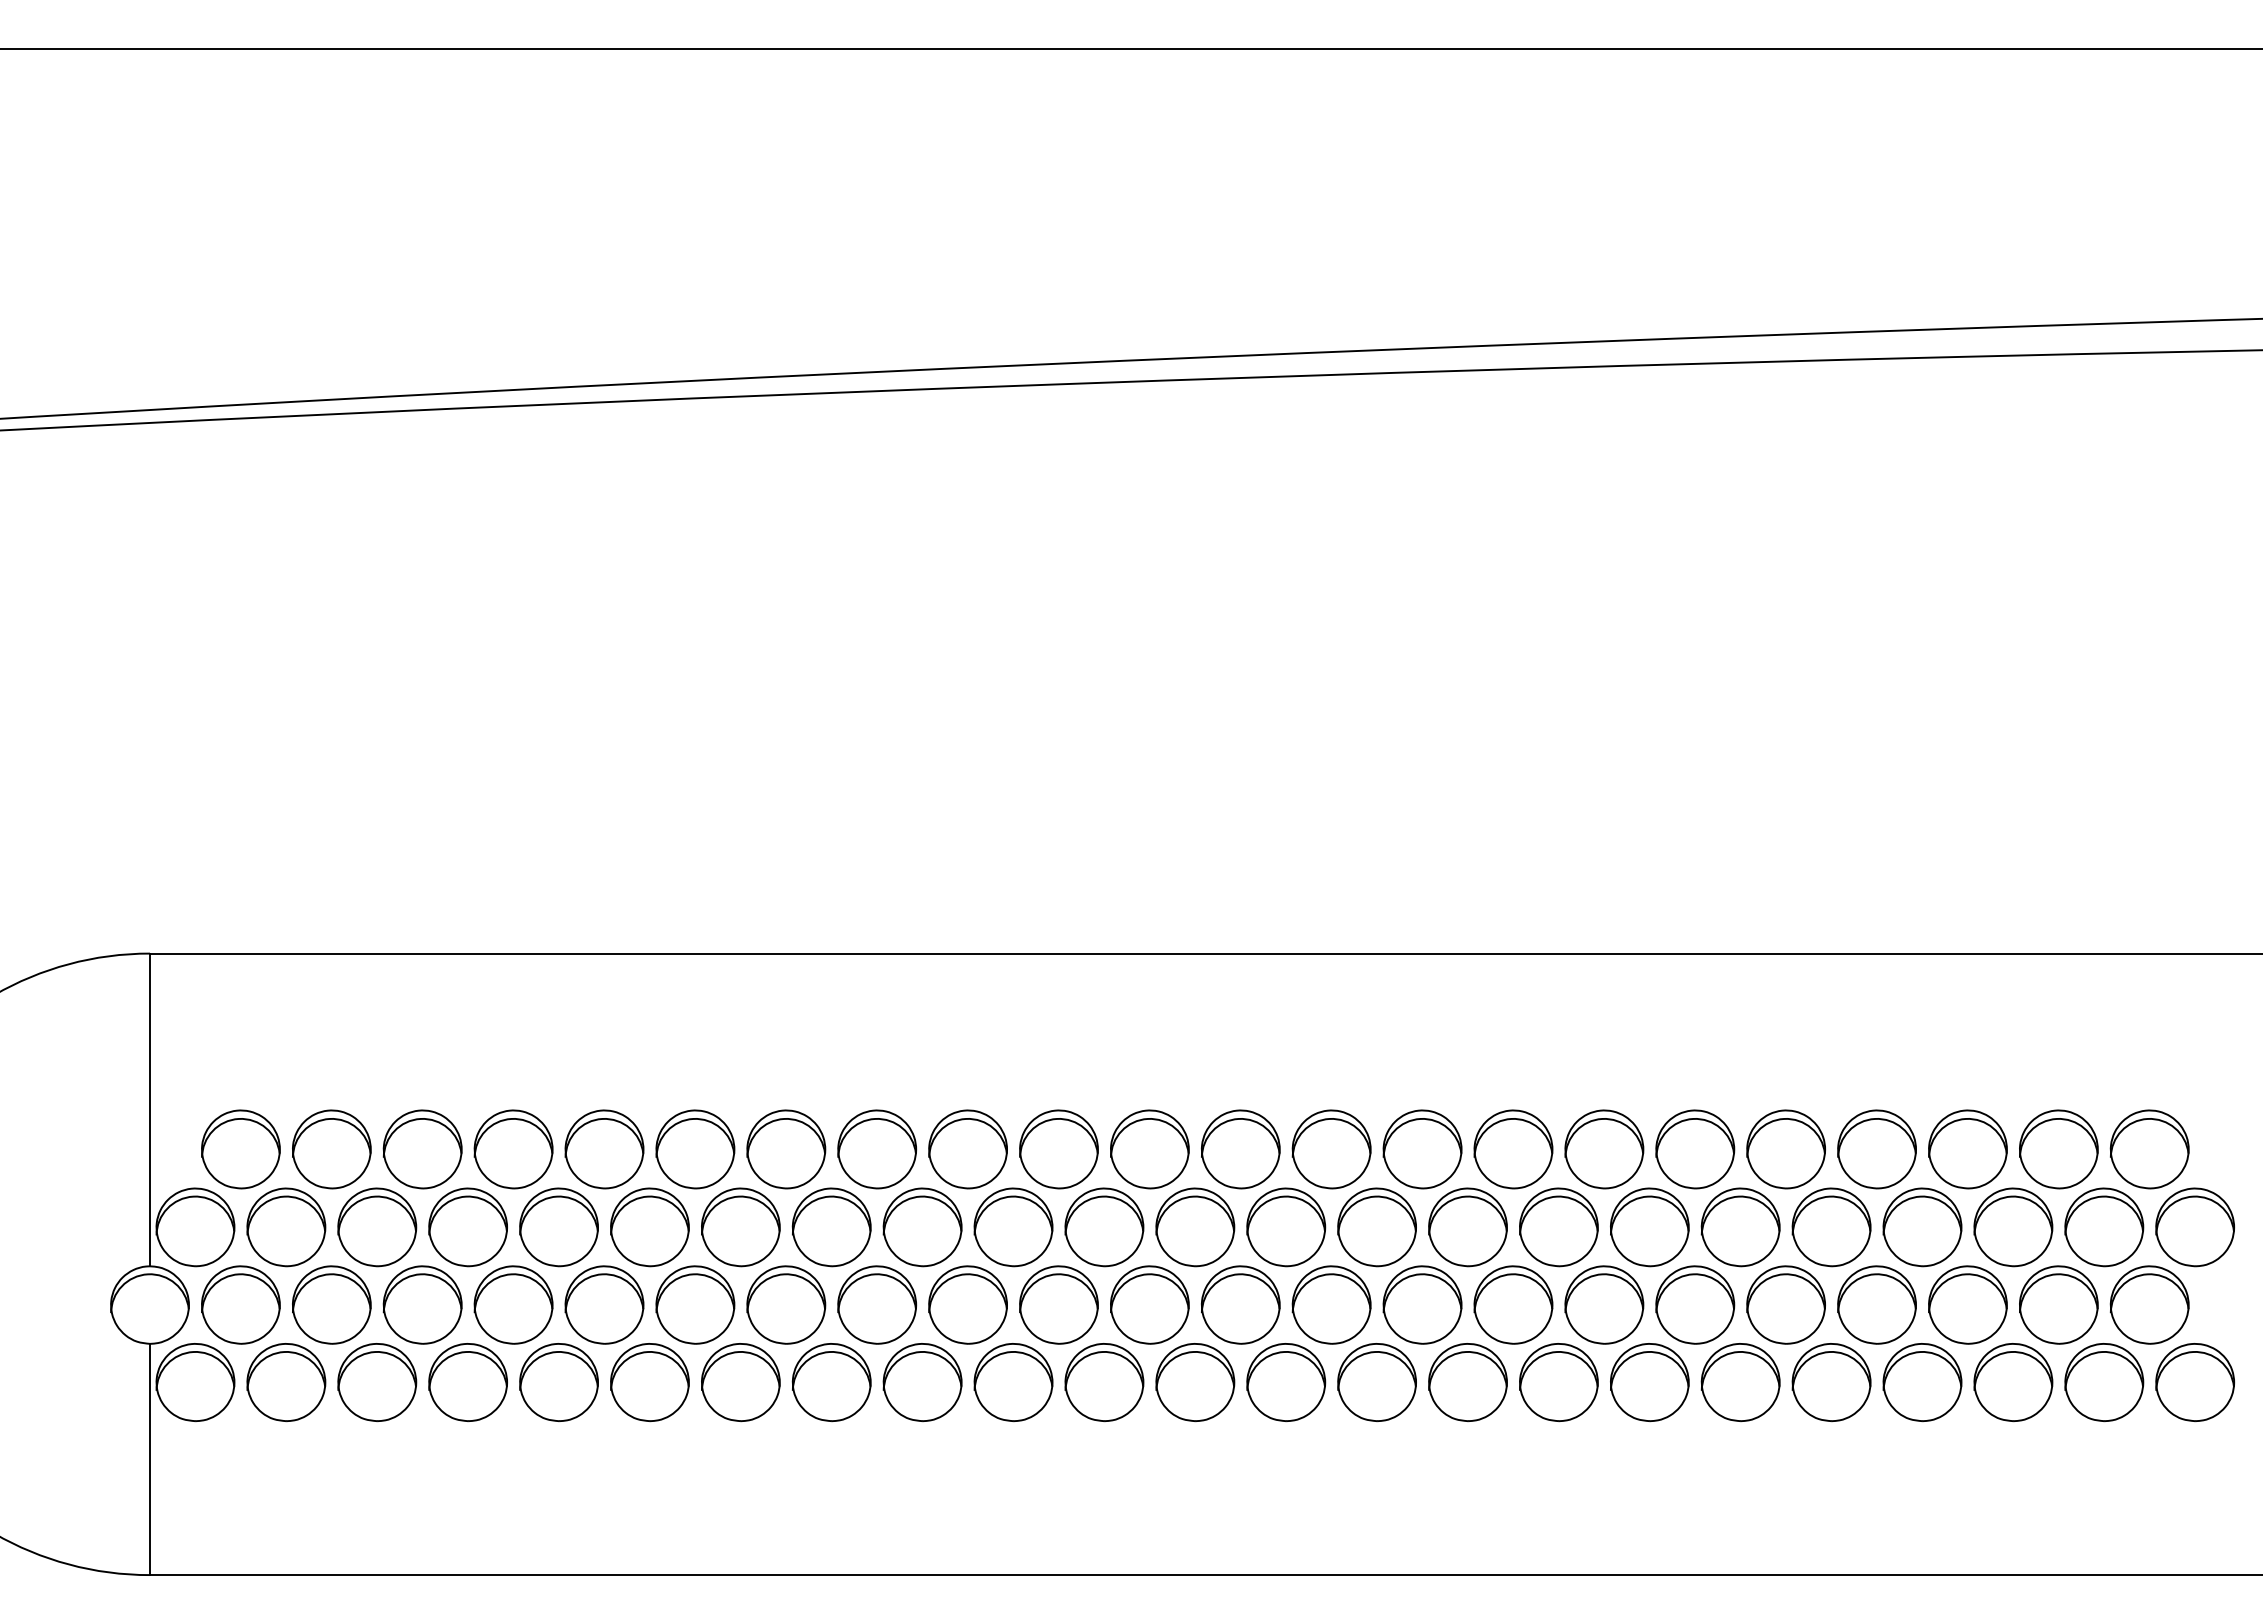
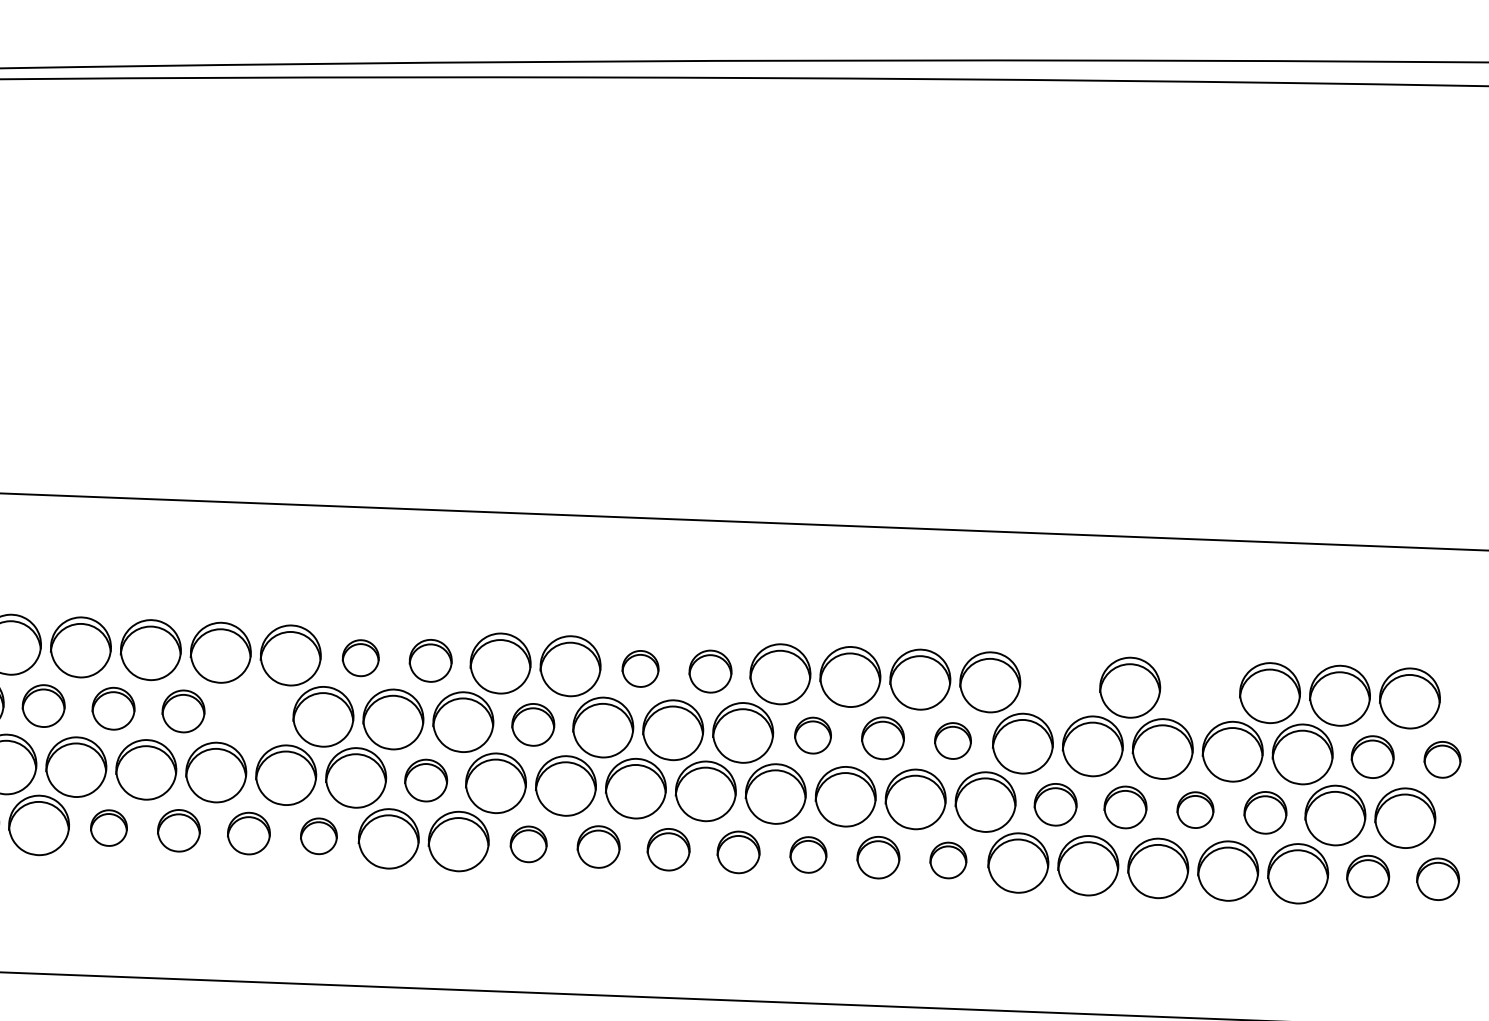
part: (786, 1149) -> (360, 658), size x0.6
part: (877, 1149) -> (430, 660), size x0.7
part: (1149, 1149) -> (640, 668), size x0.6
part: (1240, 1149) -> (710, 671), size x0.7
part: (1695, 1149) -> (1060, 685), removed
part: (1876, 1149) -> (1199, 690), removed
part: (377, 1227) -> (43, 706), size x0.7
part: (467, 1227) -> (113, 708), size x0.7
part: (558, 1227) -> (183, 711), size x0.7
part: (649, 1227) -> (253, 714), removed
part: (1013, 1227) -> (533, 724), size x0.7
part: (1376, 1227) -> (812, 735), size x0.6
part: (1467, 1227) -> (882, 738), size x0.7
part: (1558, 1227) -> (952, 741), size x0.6
part: (2104, 1227) -> (1372, 757), size x0.7
part: (2194, 1227) -> (1442, 759), size x0.6
part: (877, 1304) -> (426, 780), size x0.7
part: (1695, 1304) -> (1055, 804), size x0.7
part: (1785, 1304) -> (1125, 807), size x0.7
part: (1876, 1304) -> (1195, 809), size x0.6
part: (1967, 1304) -> (1265, 812), size x0.7
part: (467, 1382) -> (108, 828), size x0.6
part: (558, 1382) -> (178, 830), size x0.7
part: (649, 1382) -> (248, 833), size x0.7
part: (740, 1382) -> (318, 836), size x0.6
part: (1013, 1382) -> (528, 844), size x0.6
part: (1104, 1382) -> (598, 846), size x0.7
part: (1195, 1382) -> (668, 849), size x0.7
part: (1286, 1382) -> (738, 852), size x0.7
part: (1376, 1382) -> (808, 854), size x0.6
part: (1467, 1382) -> (878, 857), size x0.7
part: (1558, 1382) -> (948, 860), size x0.6
part: (2104, 1382) -> (1368, 876), size x0.7
part: (2195, 1382) -> (1438, 879), size x0.7

